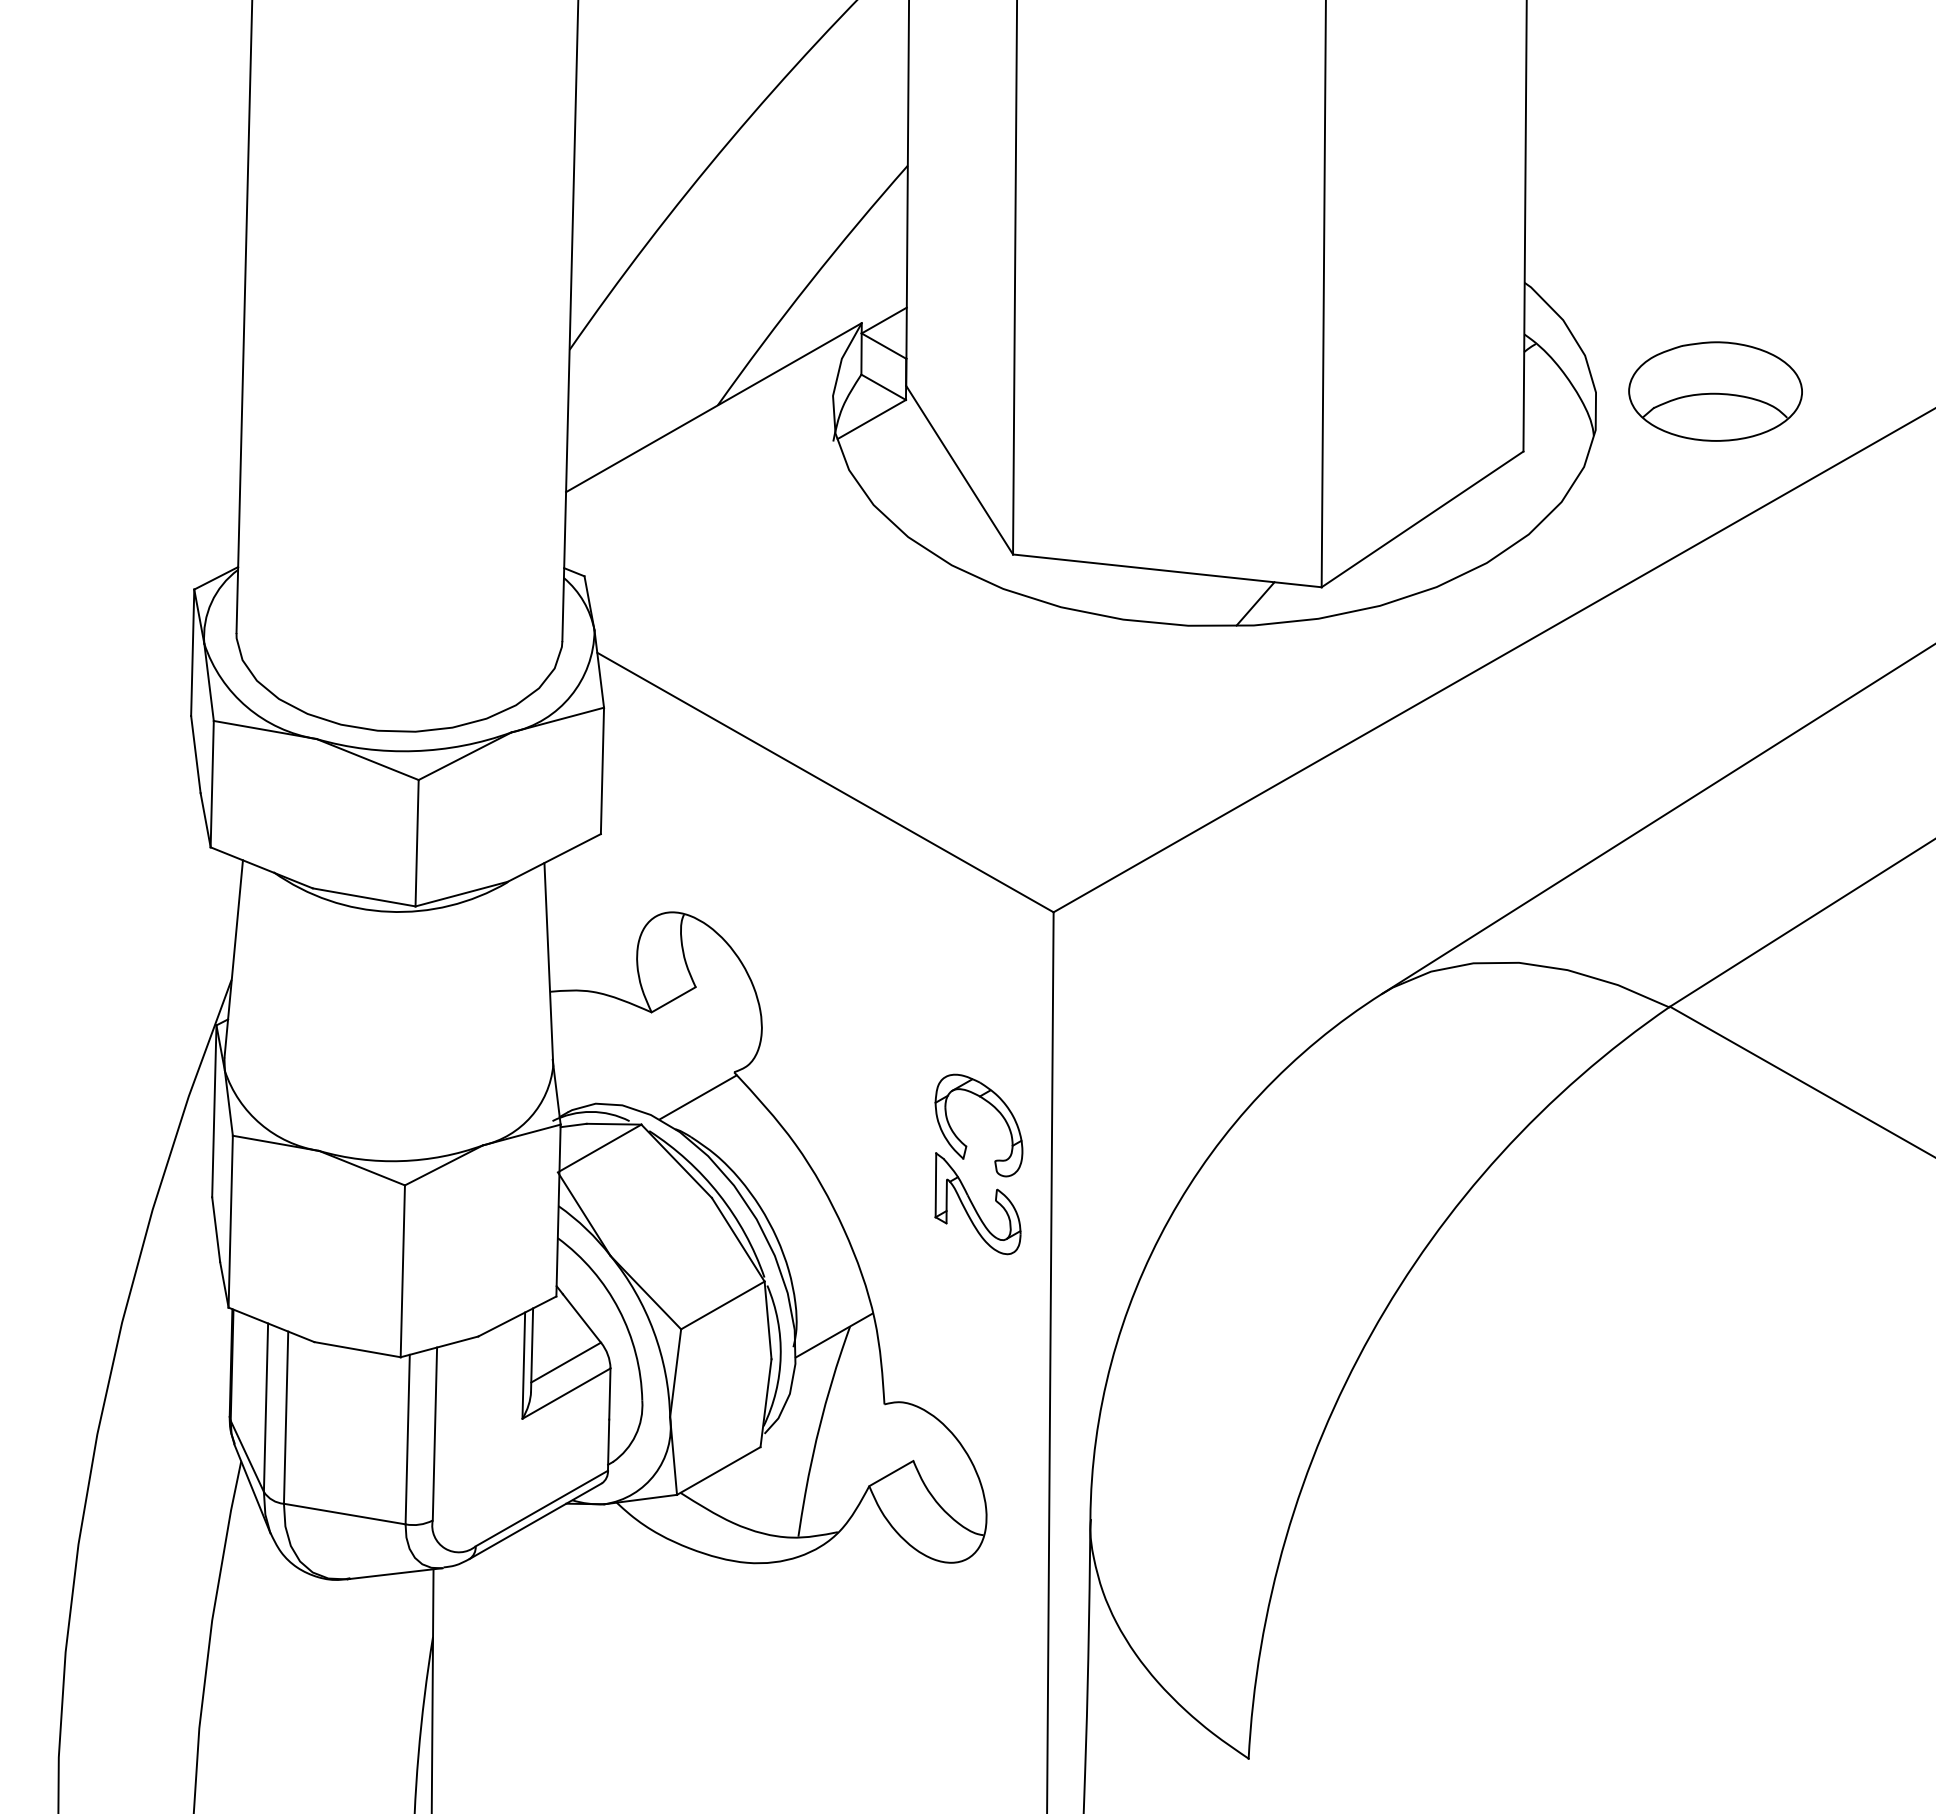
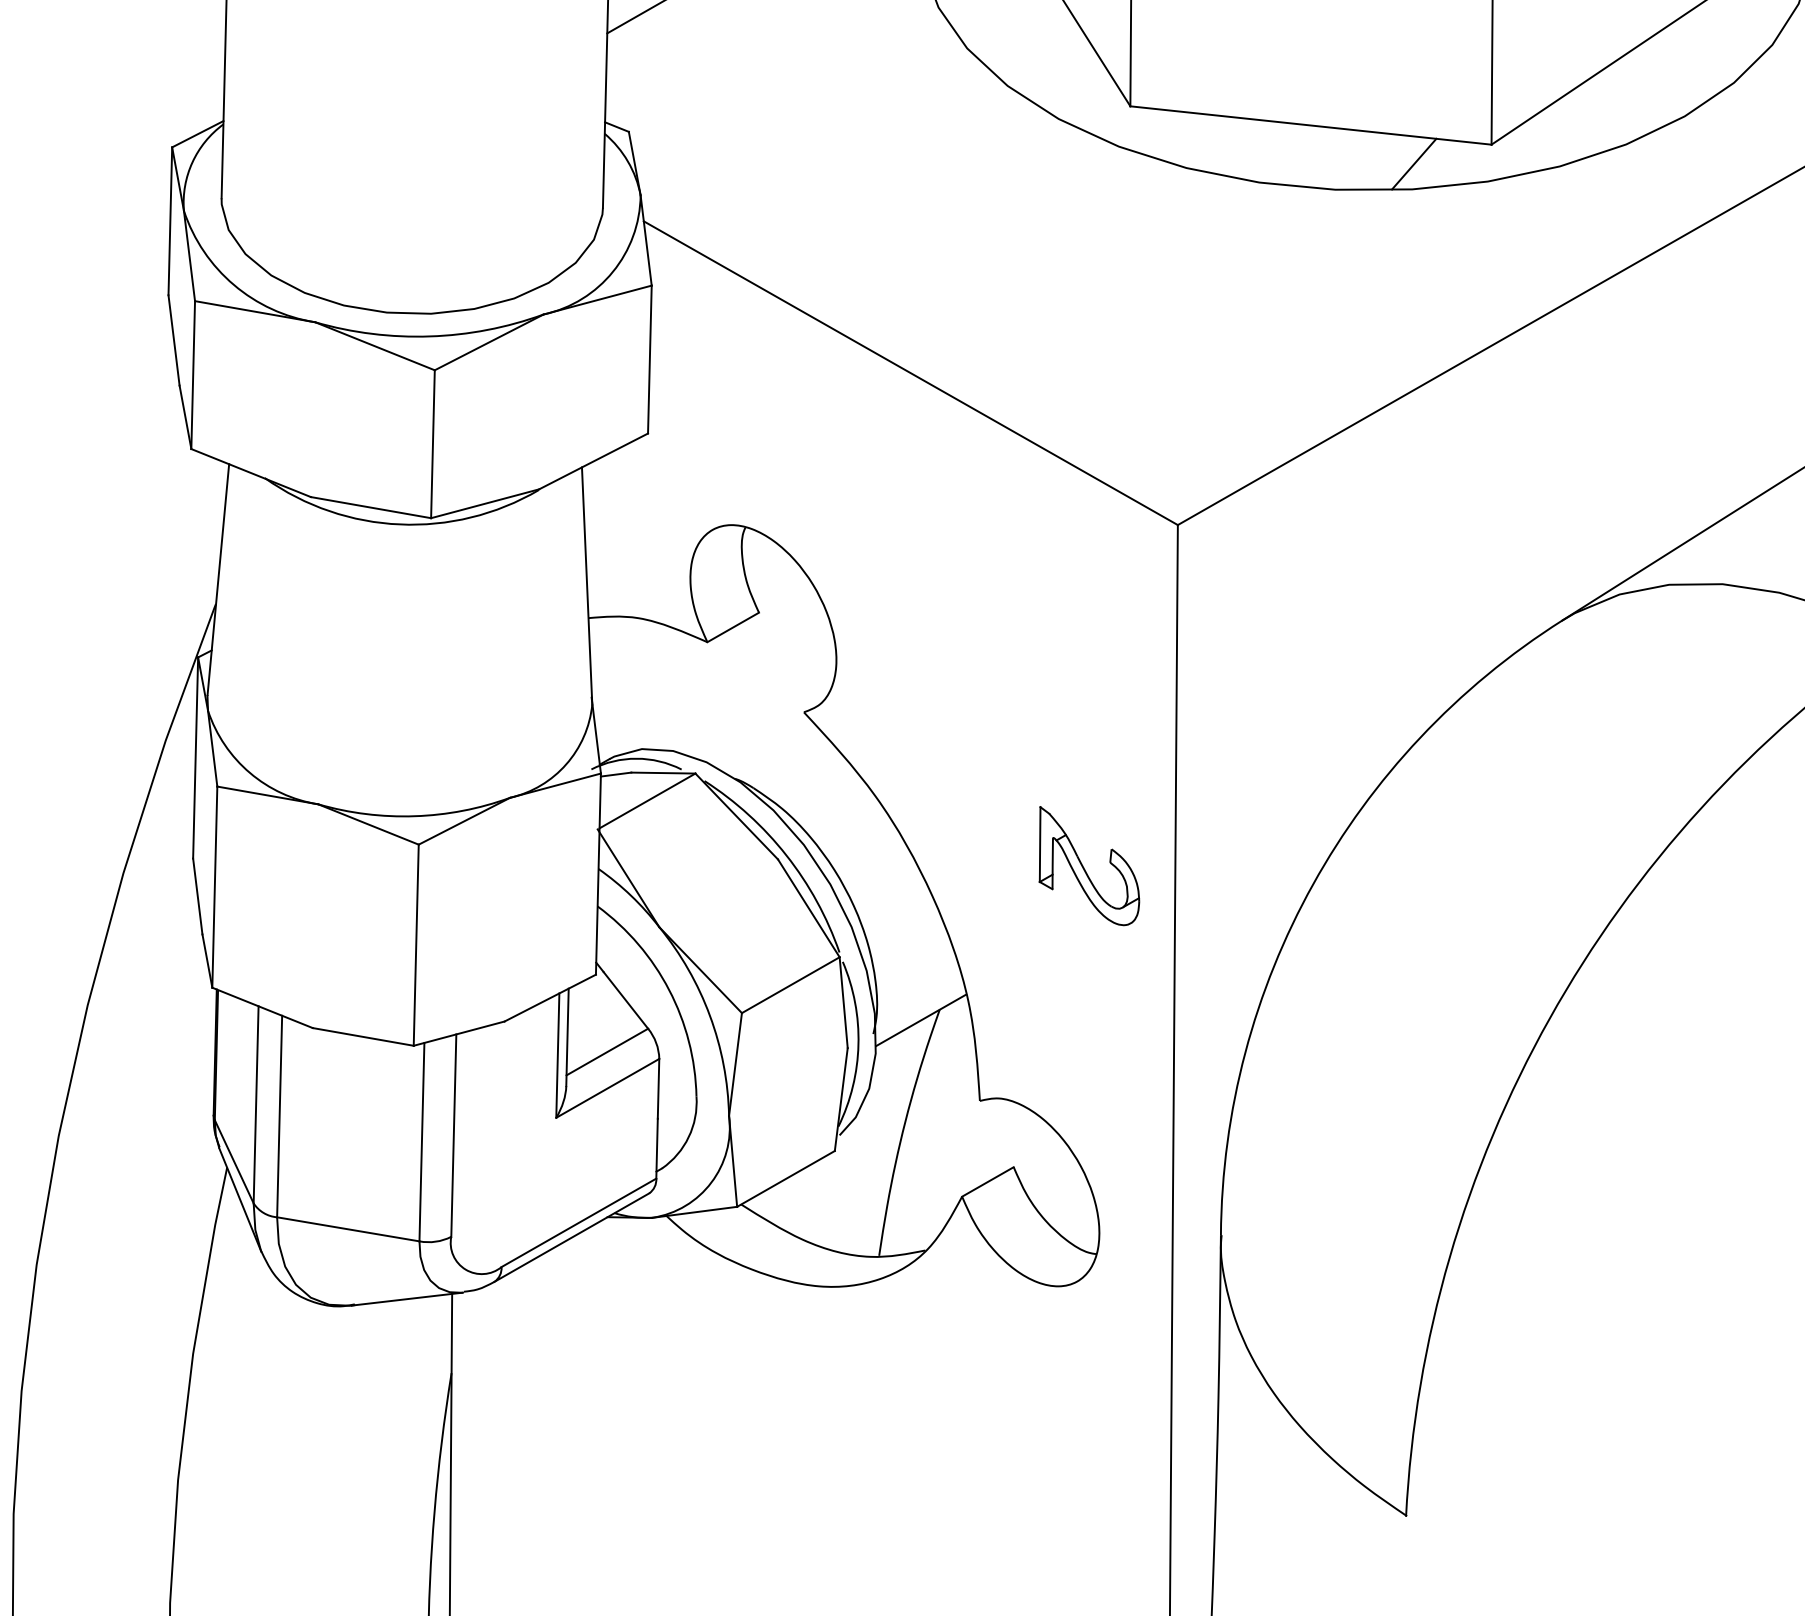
line: (697, 1097) -> (761, 741), removed
part: (962, 1141) -> (1071, 793), removed

